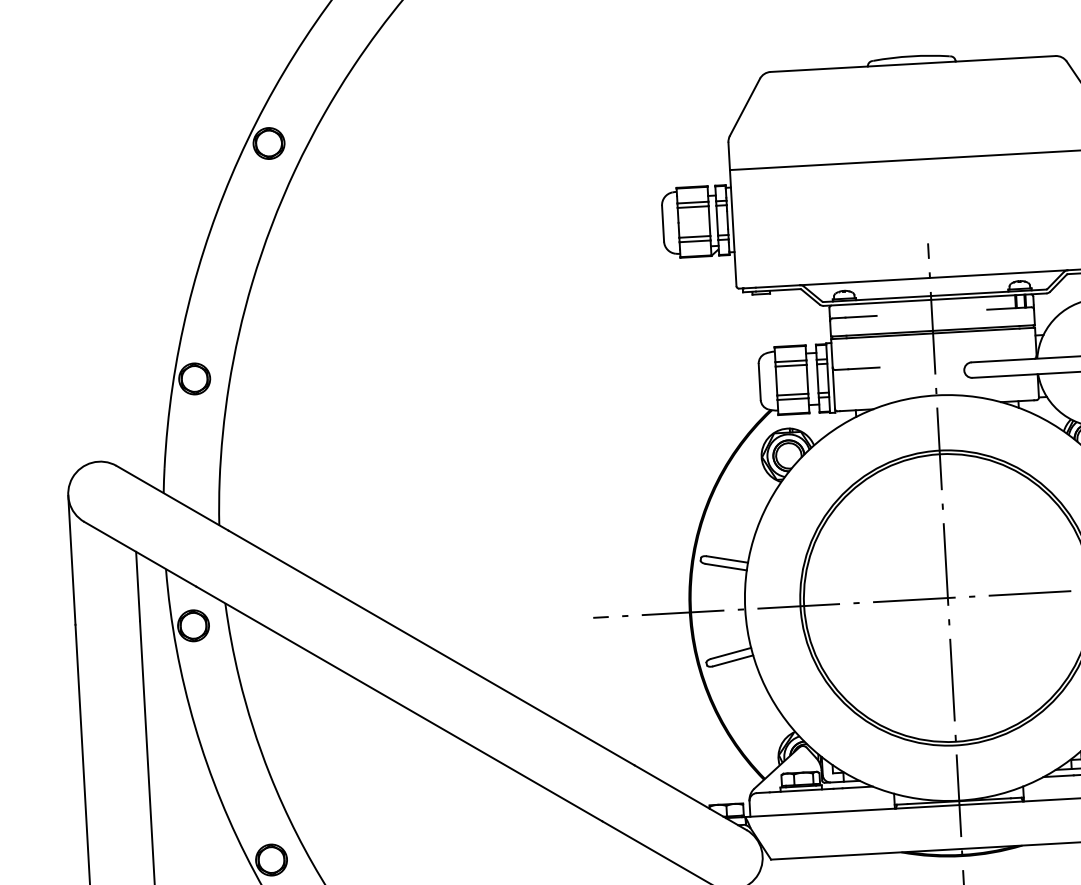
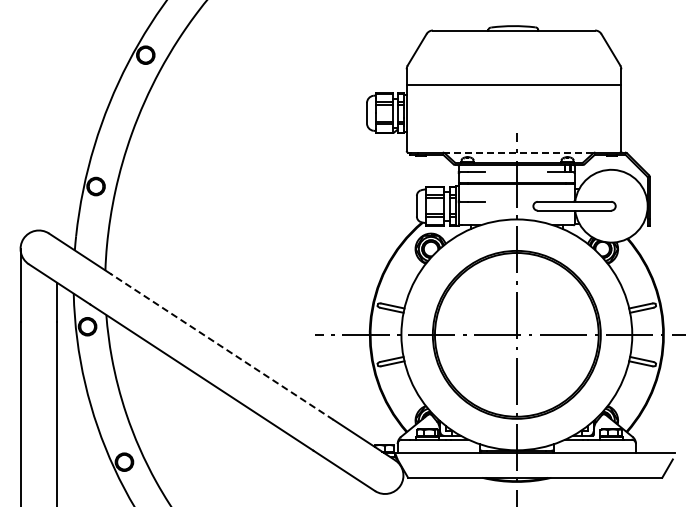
line: (934, 277) -> (519, 152), solid -> dashed
line: (430, 647) -> (221, 346), solid -> dashed

